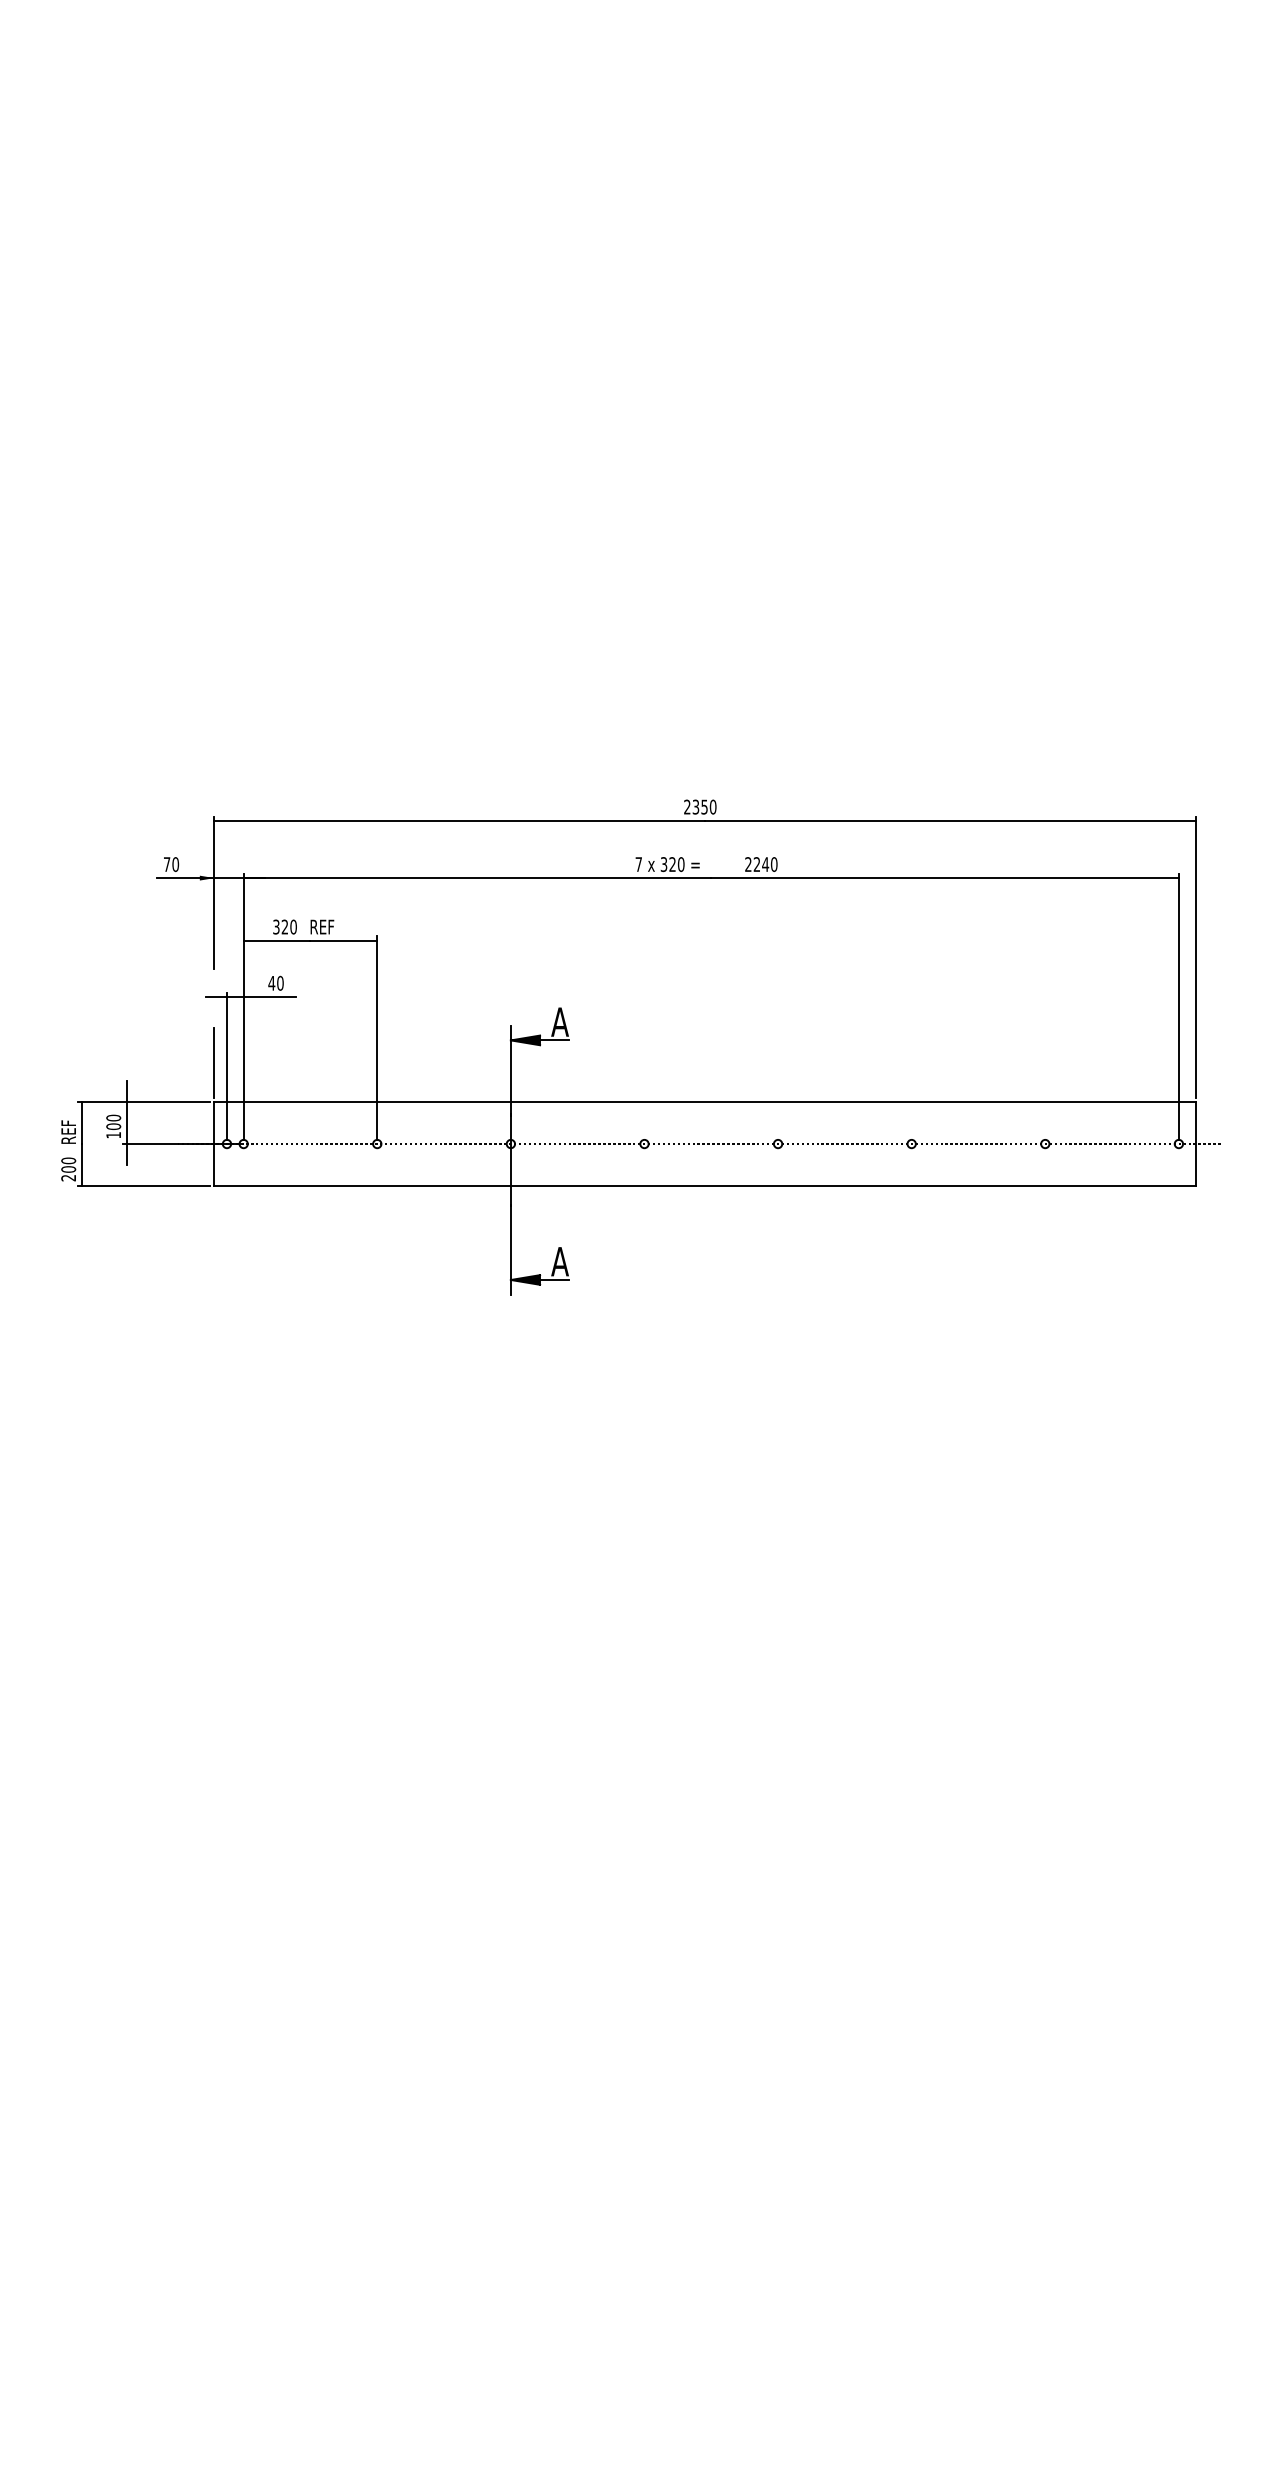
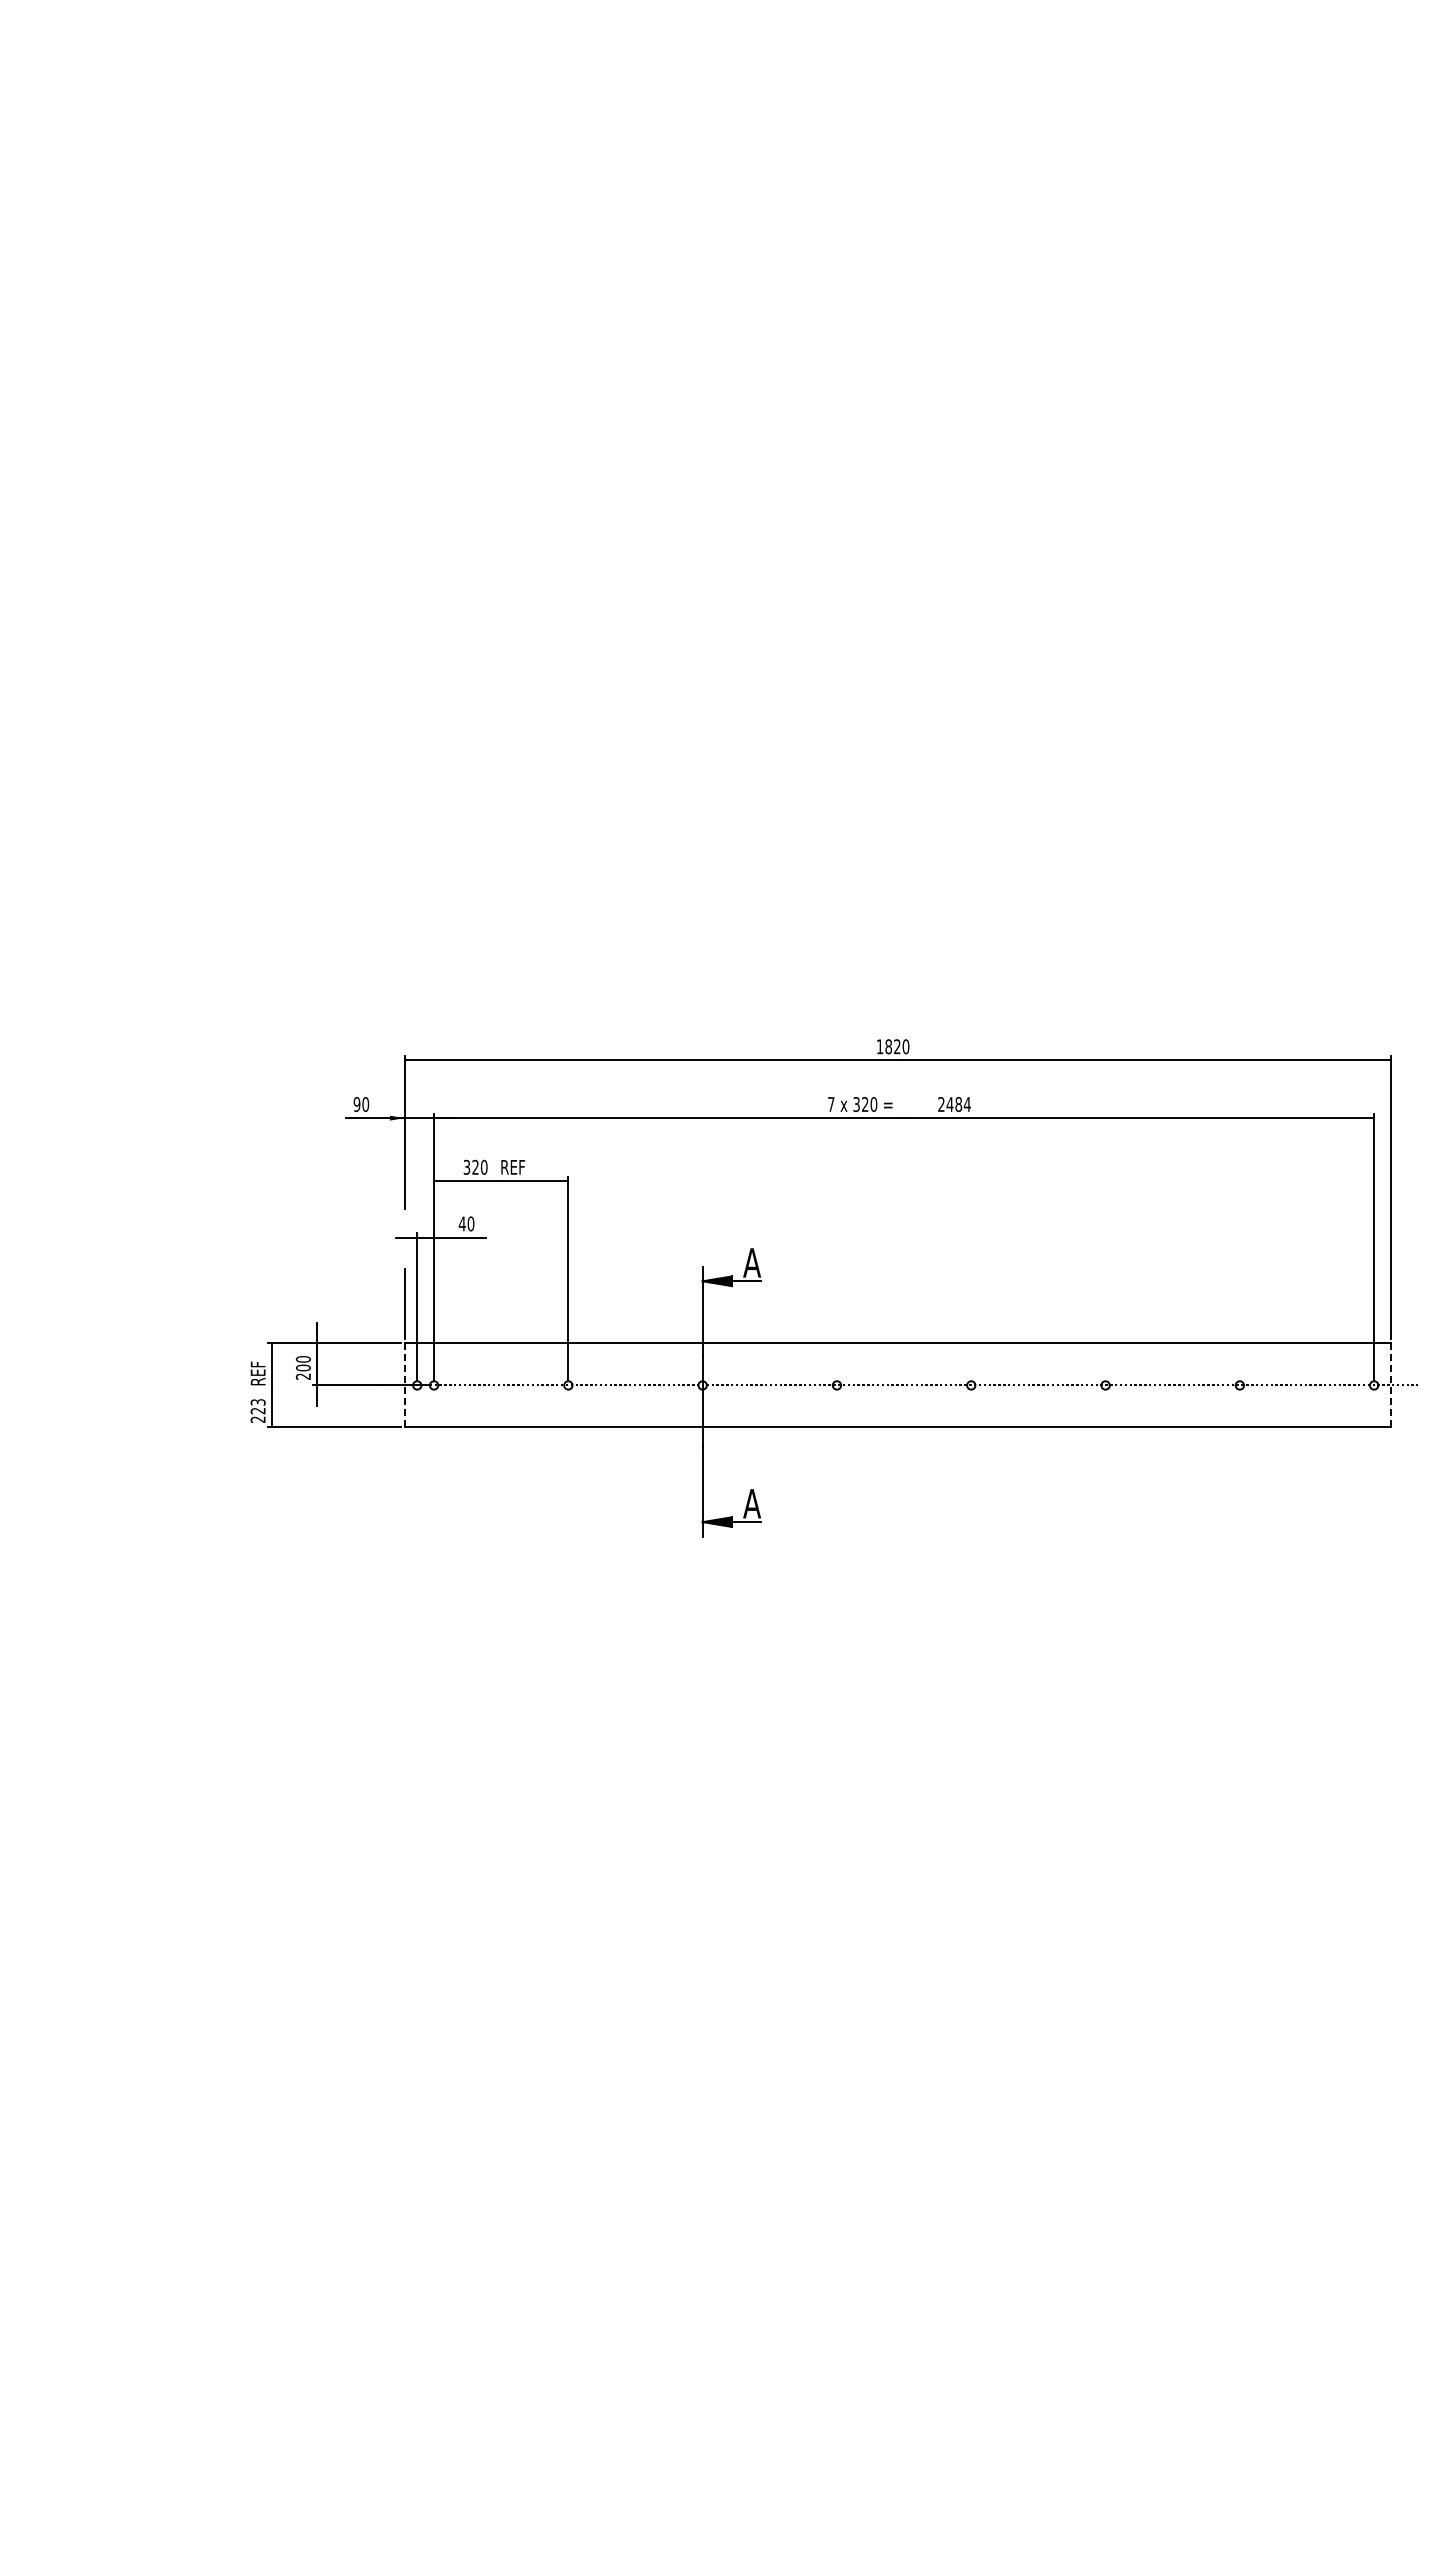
text: (695, 806) -> (888, 1046), 2350 -> 1820
text: (166, 864) -> (356, 1104), 70 -> 90
text: (765, 864) -> (958, 1104), 2240 -> 2484
text: (112, 1135) -> (302, 1376), 100 -> 200
line: (214, 1144) -> (404, 1385), solid -> dashed
line: (1195, 1144) -> (1390, 1385), solid -> dashed
text: (68, 1164) -> (257, 1406), 200 -> 223

